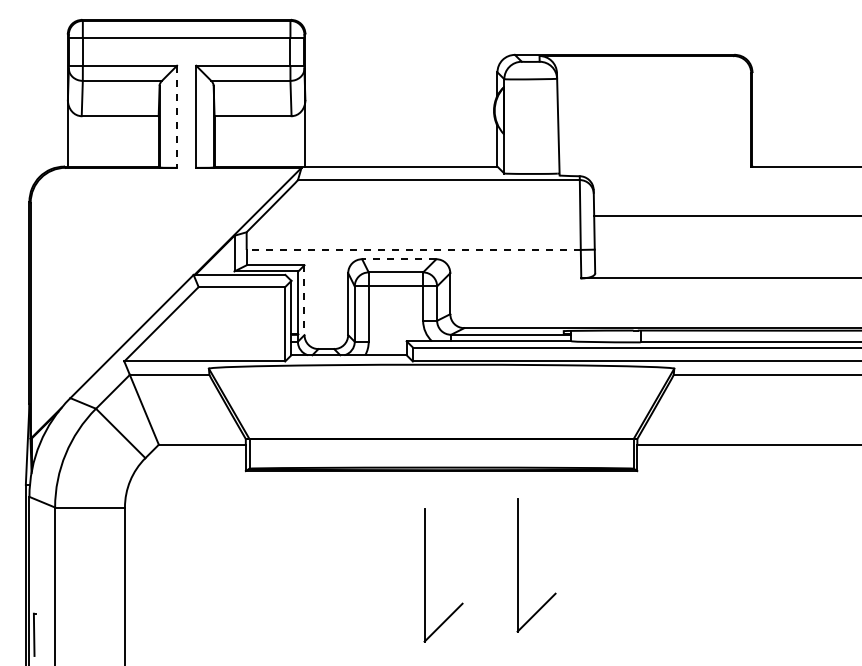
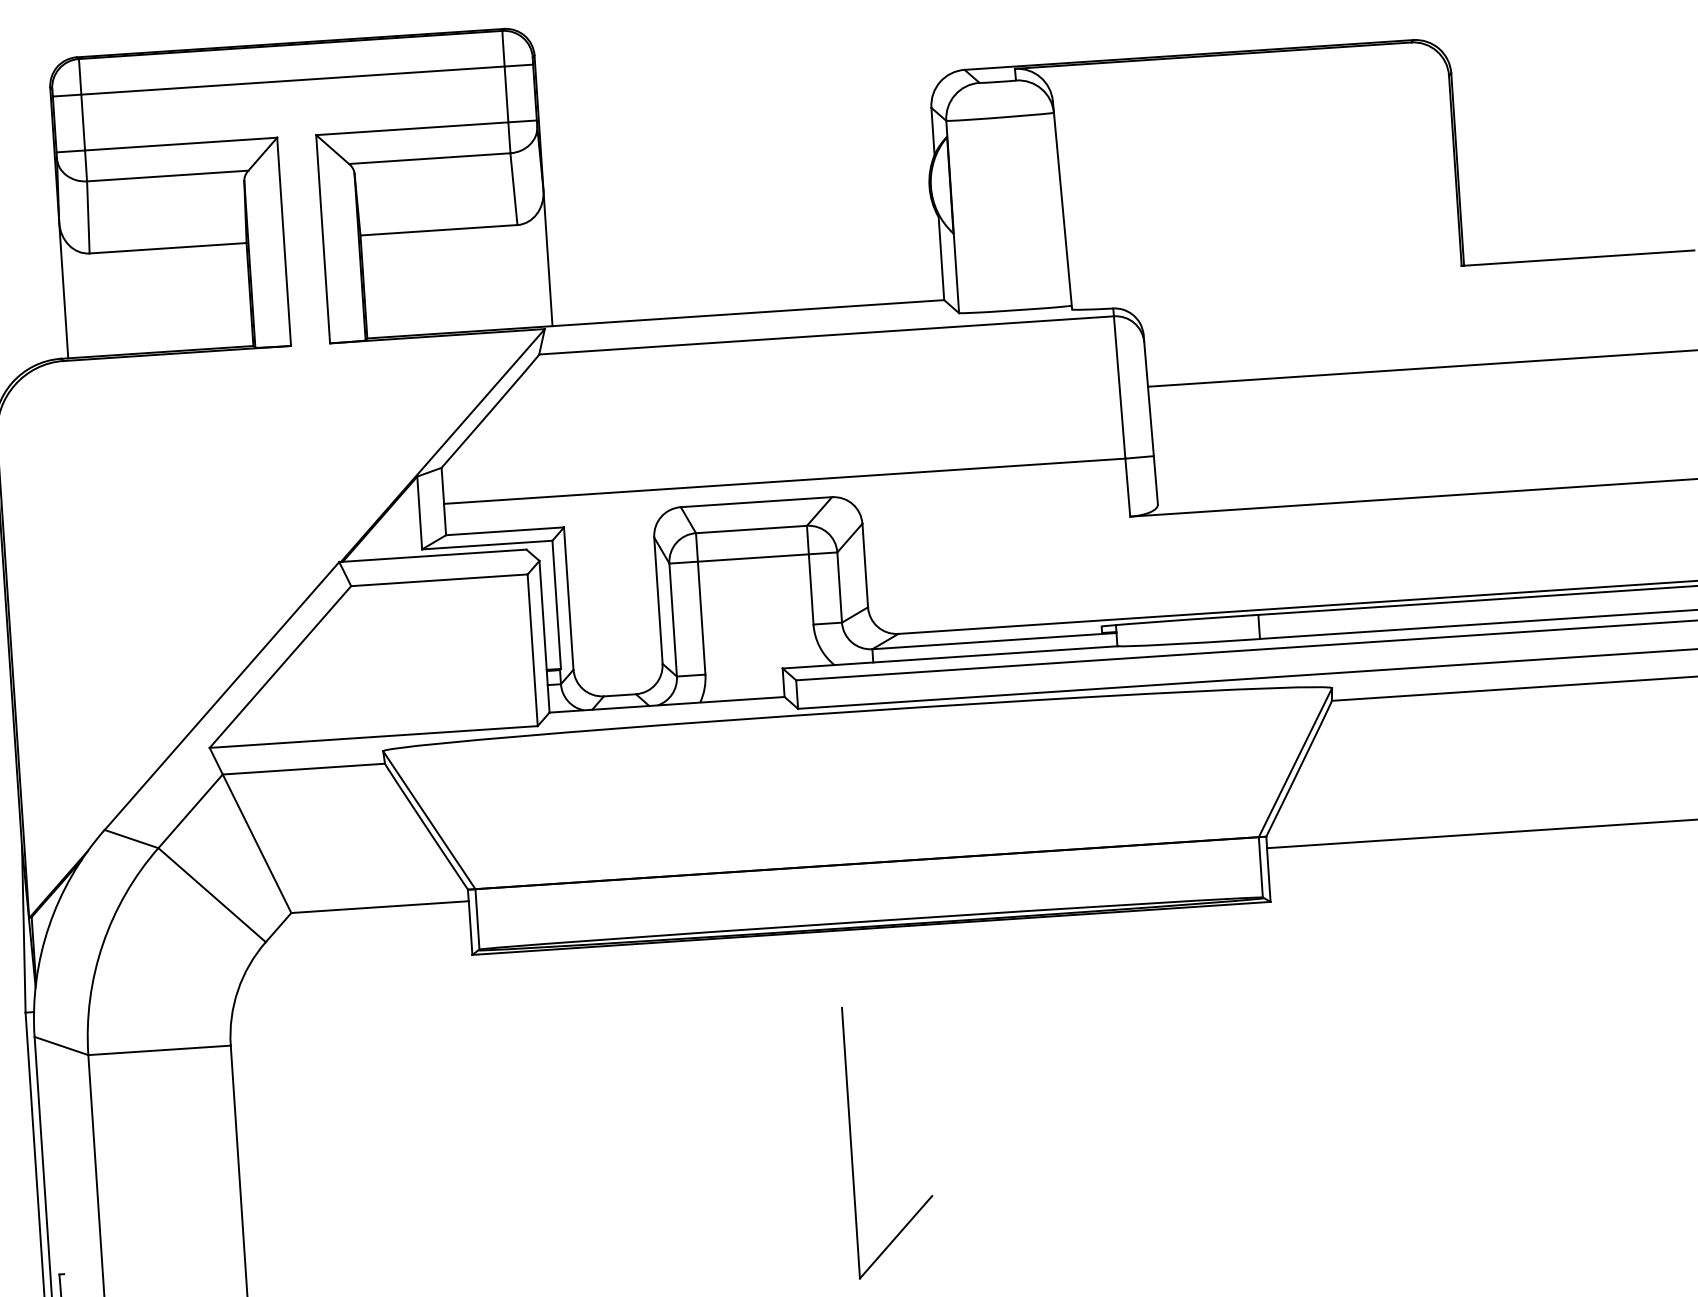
line: (177, 117) -> (285, 243), dashed -> solid
line: (413, 249) -> (784, 480), dashed -> solid
line: (398, 259) -> (754, 502), dashed -> solid
line: (304, 300) -> (568, 599), dashed -> solid
part: (518, 565) -> (1041, 1110), removed

